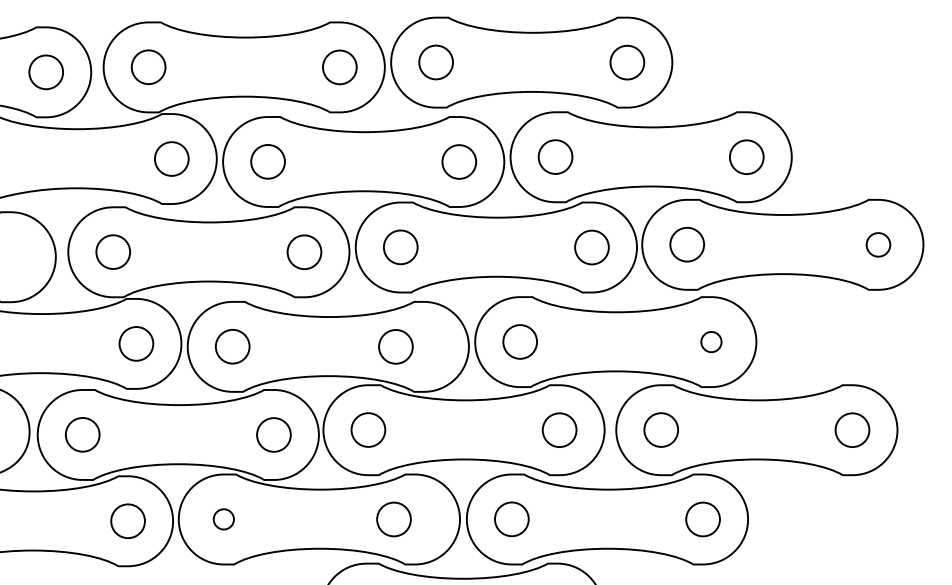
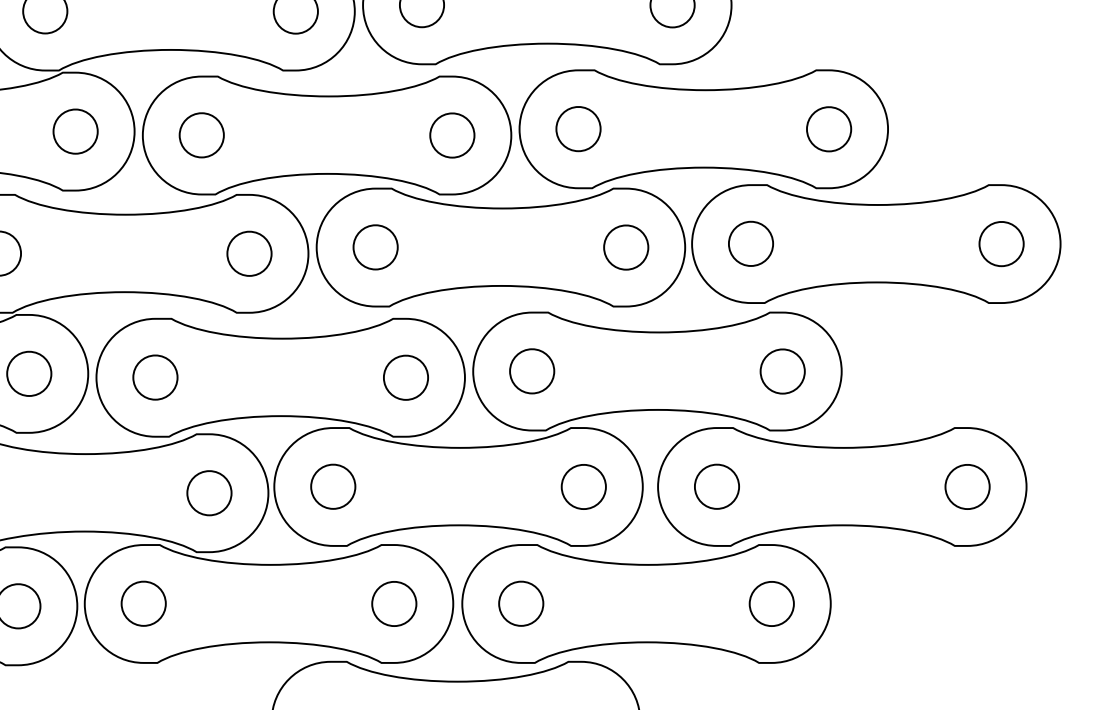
part: (878, 244) -> (1001, 243), size x1.43
part: (711, 341) -> (782, 370), size x1.67
part: (395, 346) -> (405, 377), moved
part: (223, 519) -> (143, 603), size x1.67
part: (393, 519) -> (393, 603), moved

